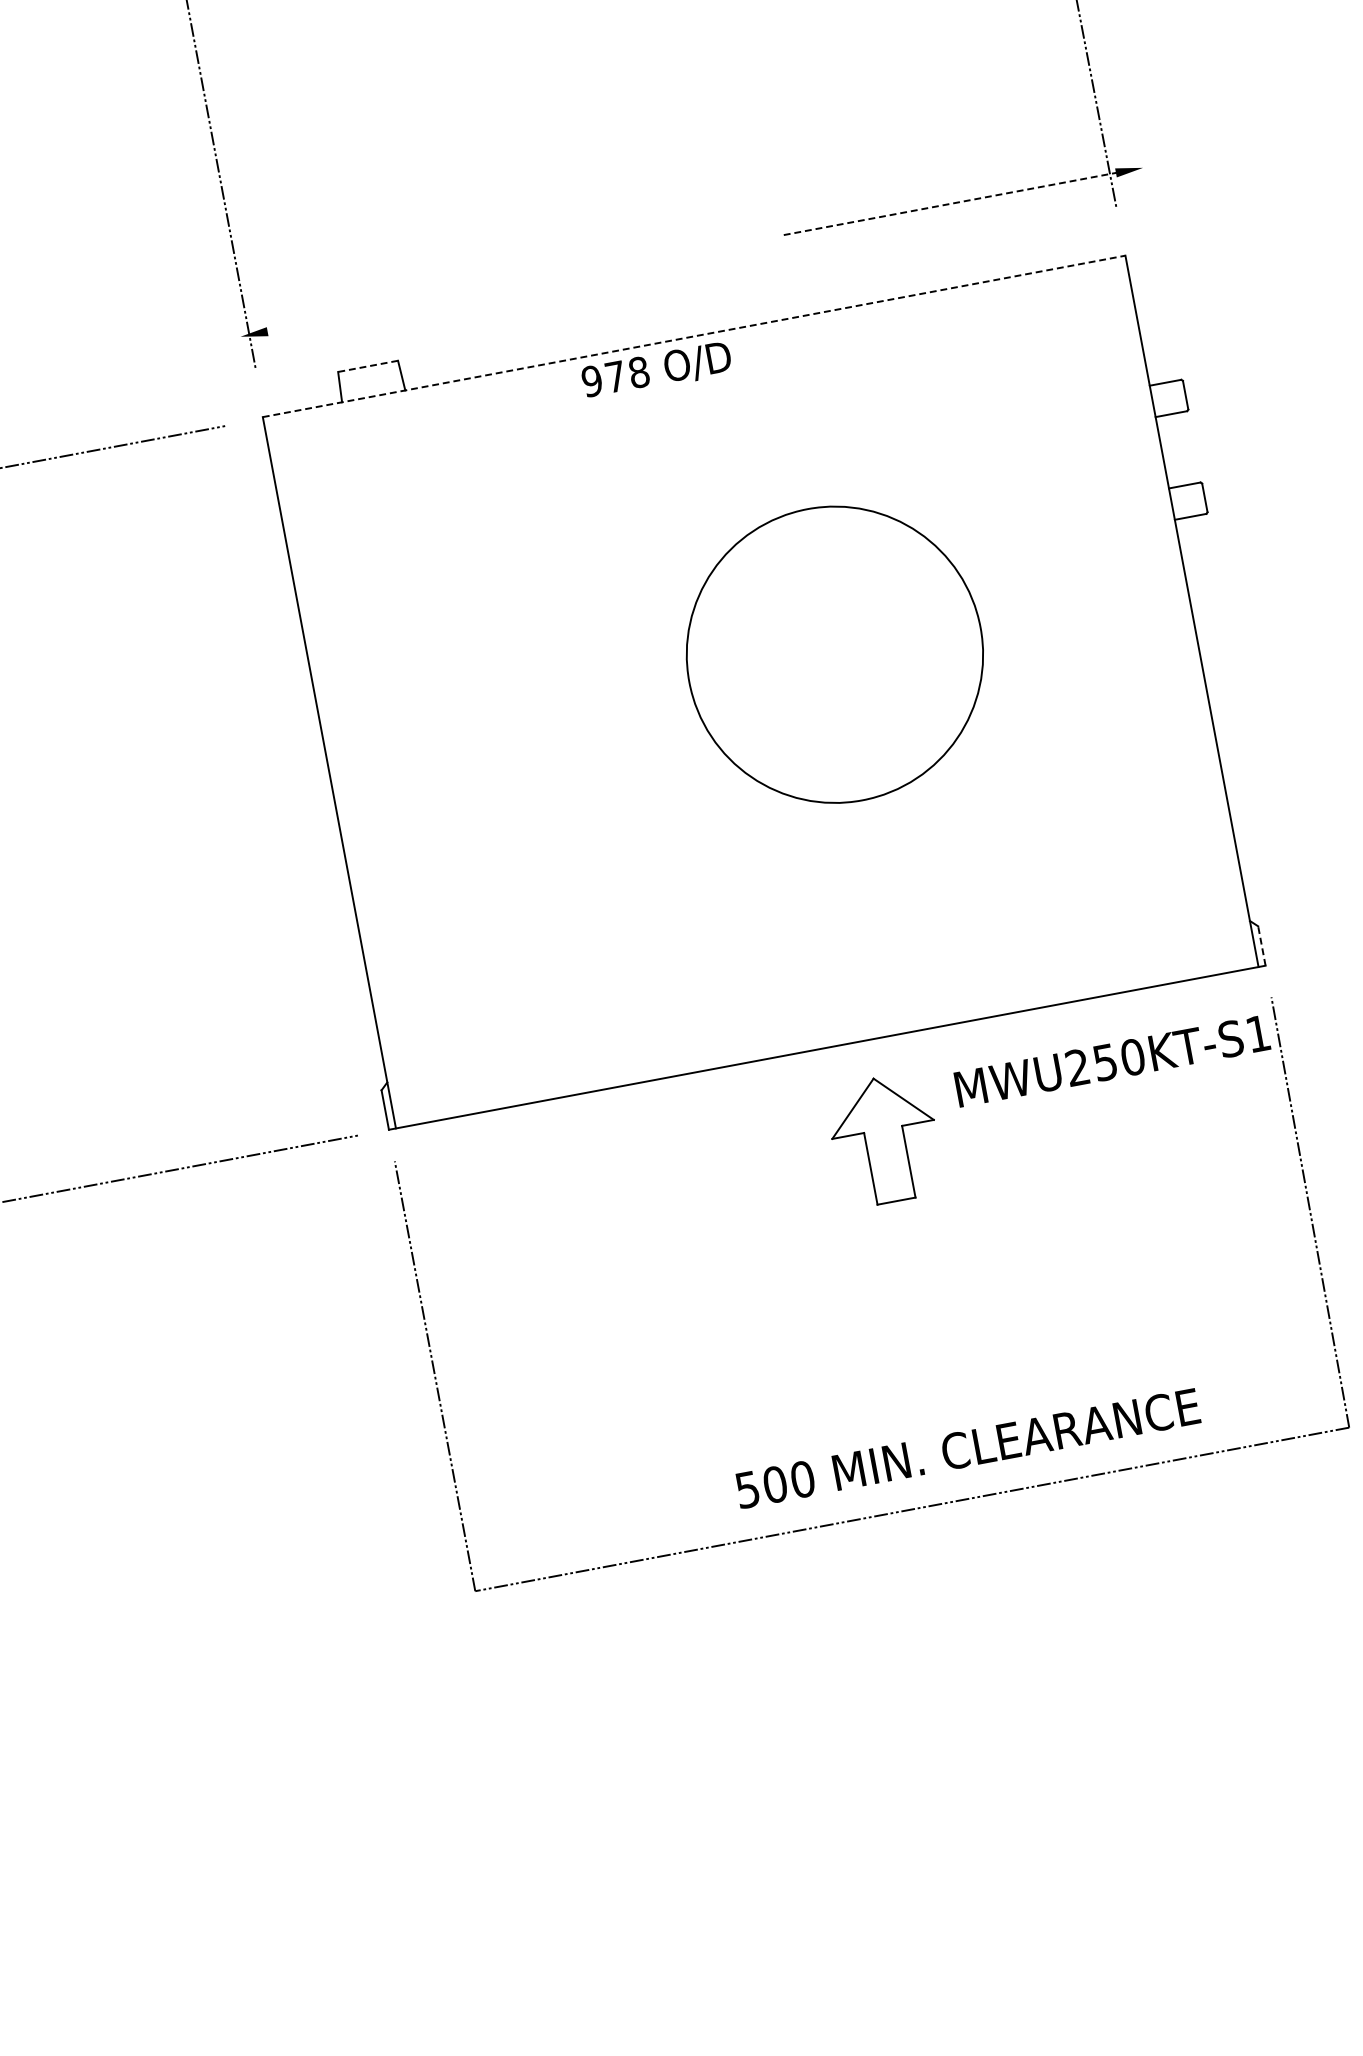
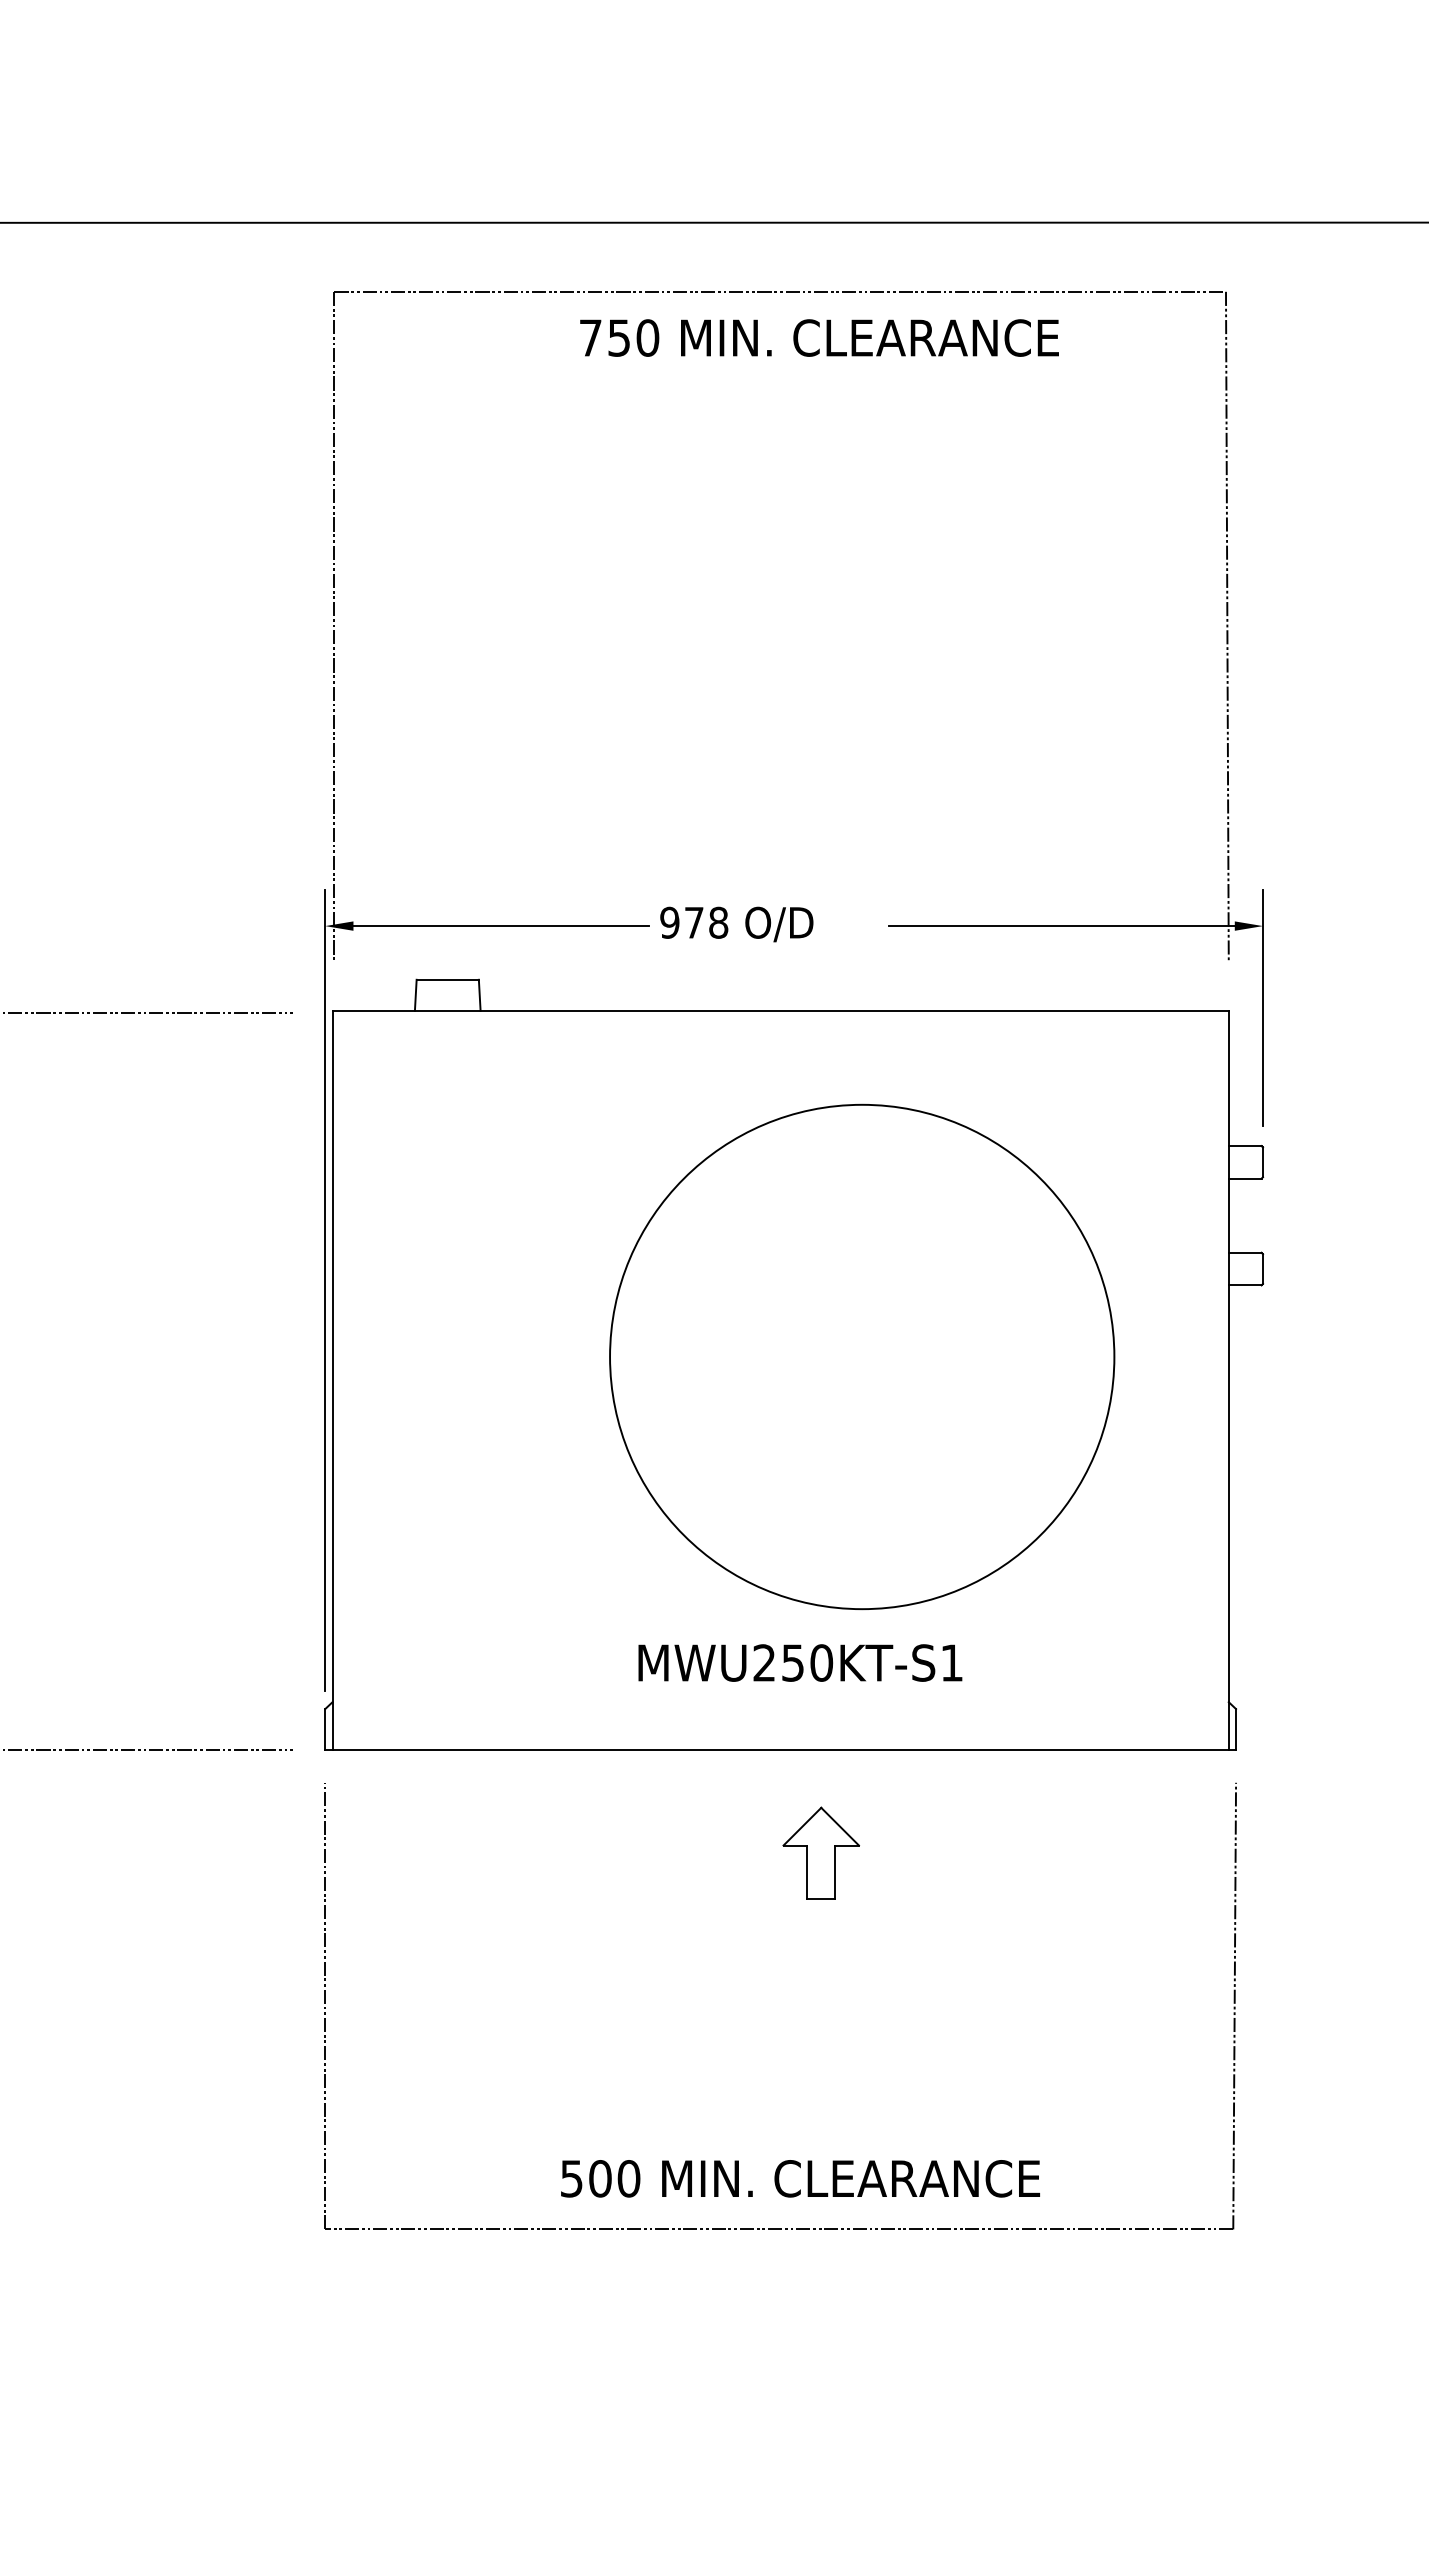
line: (950, 204) -> (1062, 926), dashed -> solid
line: (1158, 247) -> (1263, 1008), added
line: (409, 305) -> (500, 926), added
line: (694, 335) -> (781, 1010), dashed -> solid
line: (367, 366) -> (447, 979), dashed -> solid
text: (656, 370) -> (736, 924), moved
circle: (835, 654) -> (862, 1356), size x1.67
line: (306, 687) -> (325, 1290), added
line: (1262, 945) -> (1236, 1729), dashed -> solid
text: (1112, 1060) -> (800, 1662), moved
part: (884, 1139) -> (820, 1852), size x0.71
text: (967, 1448) -> (800, 2178), moved

